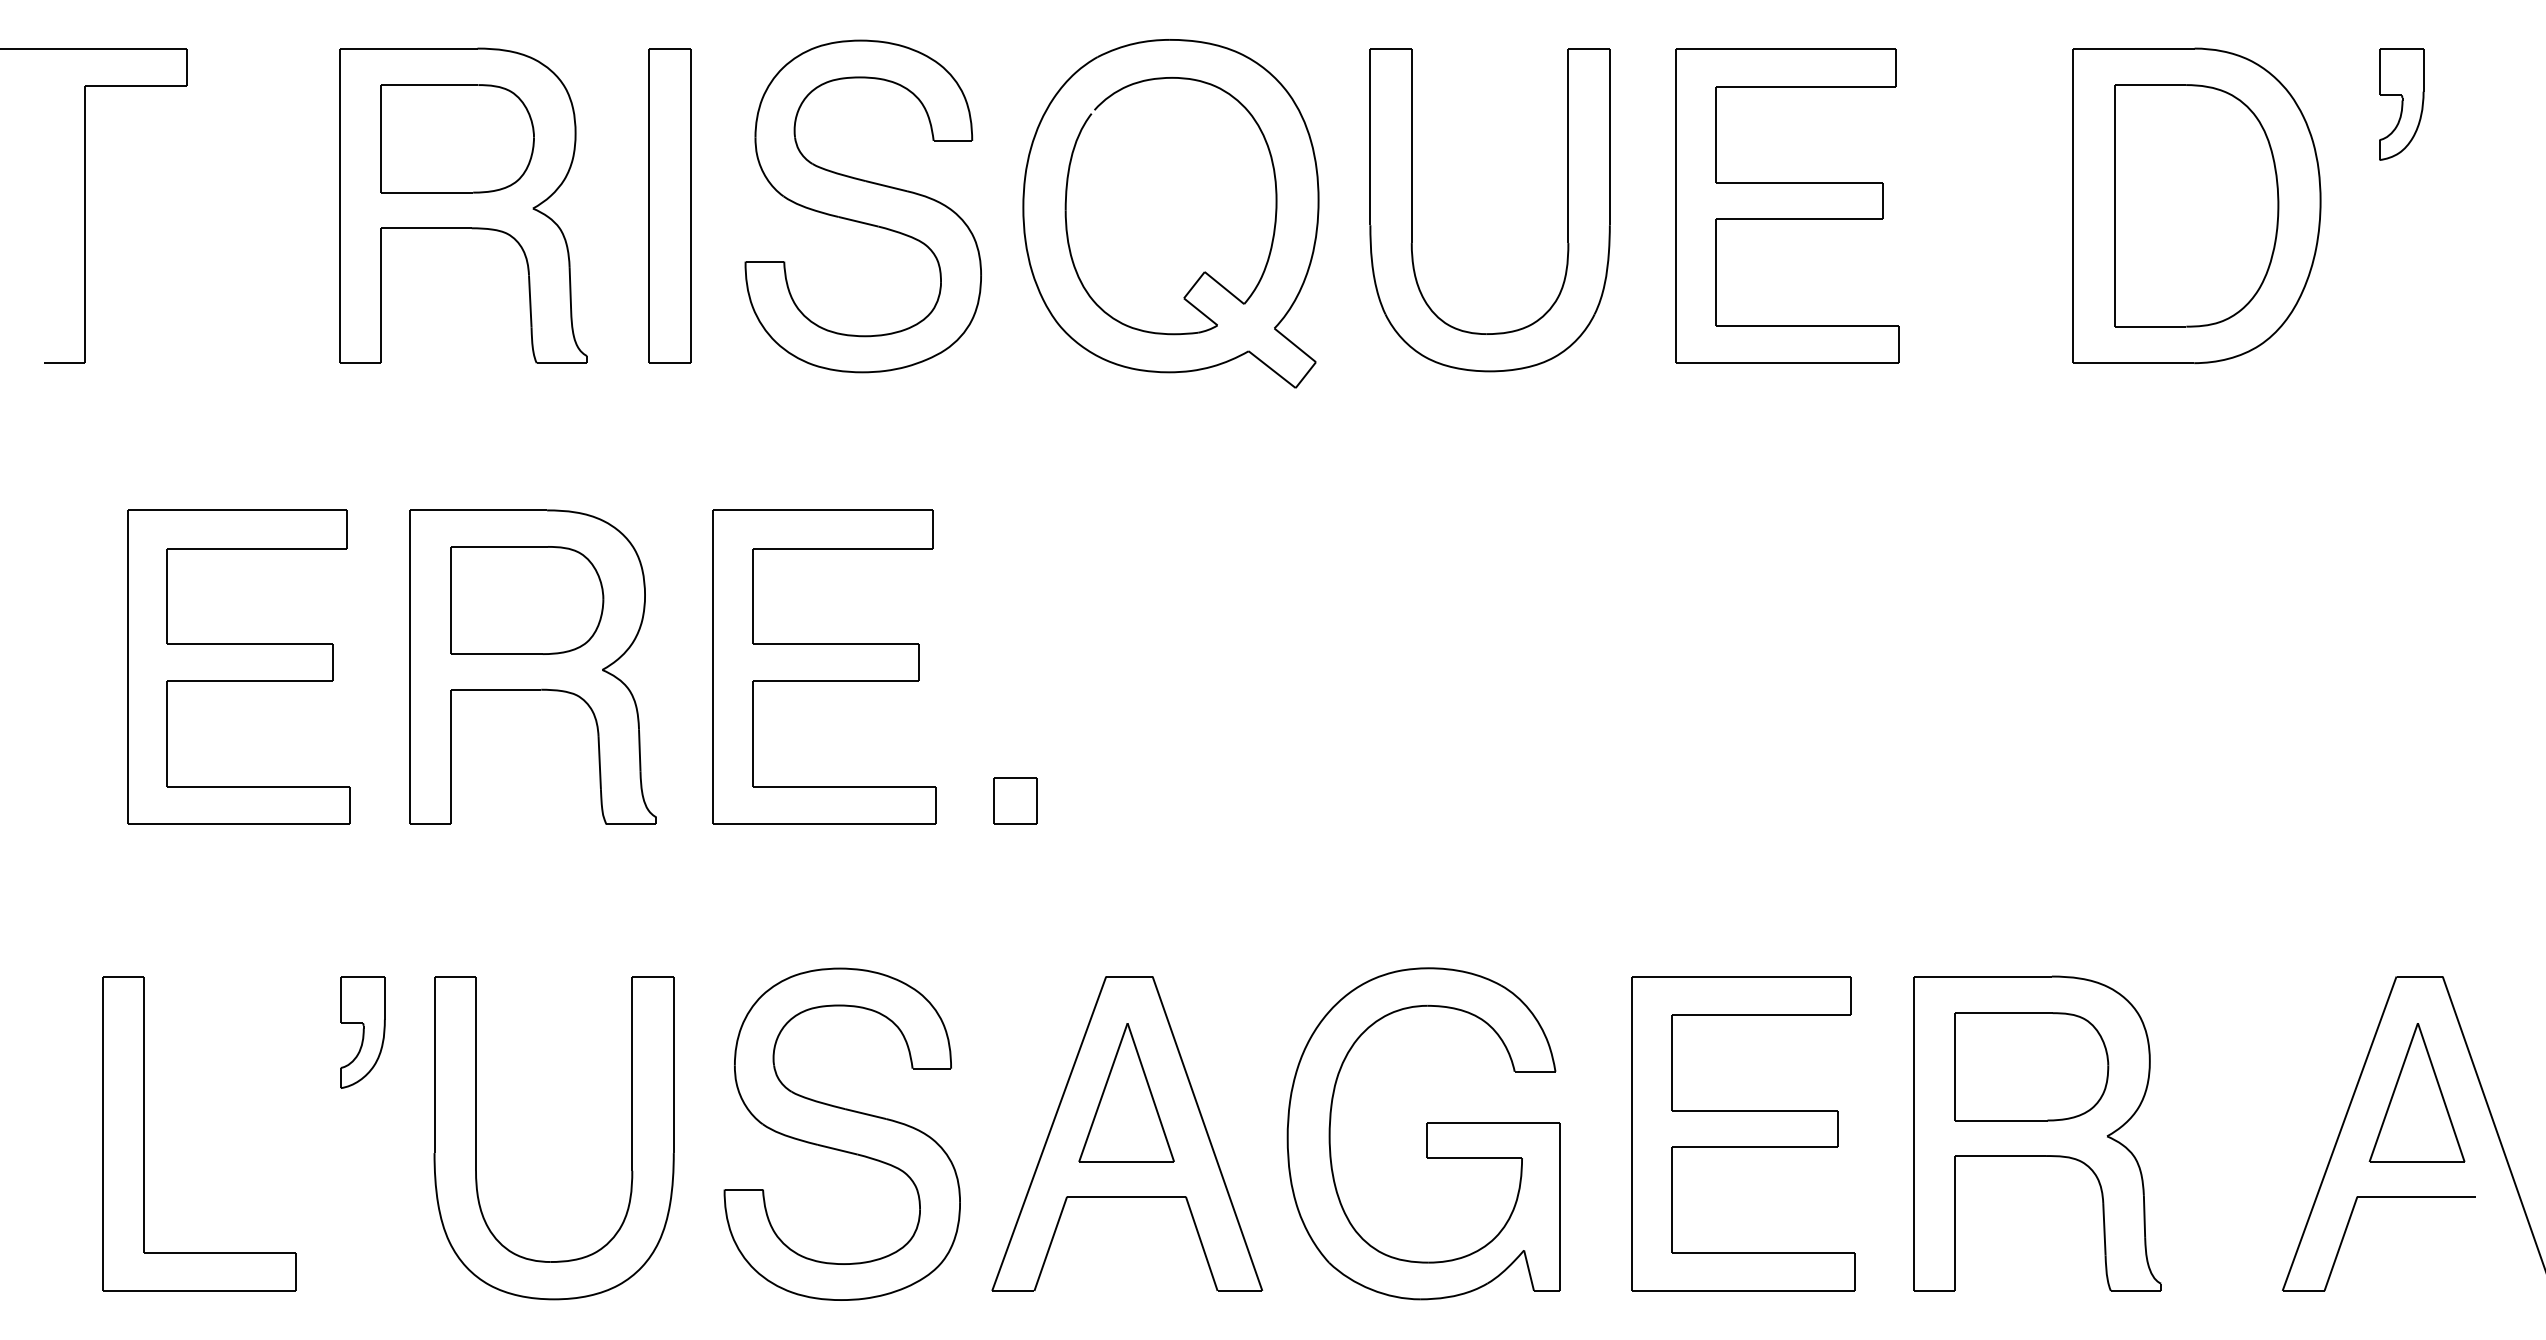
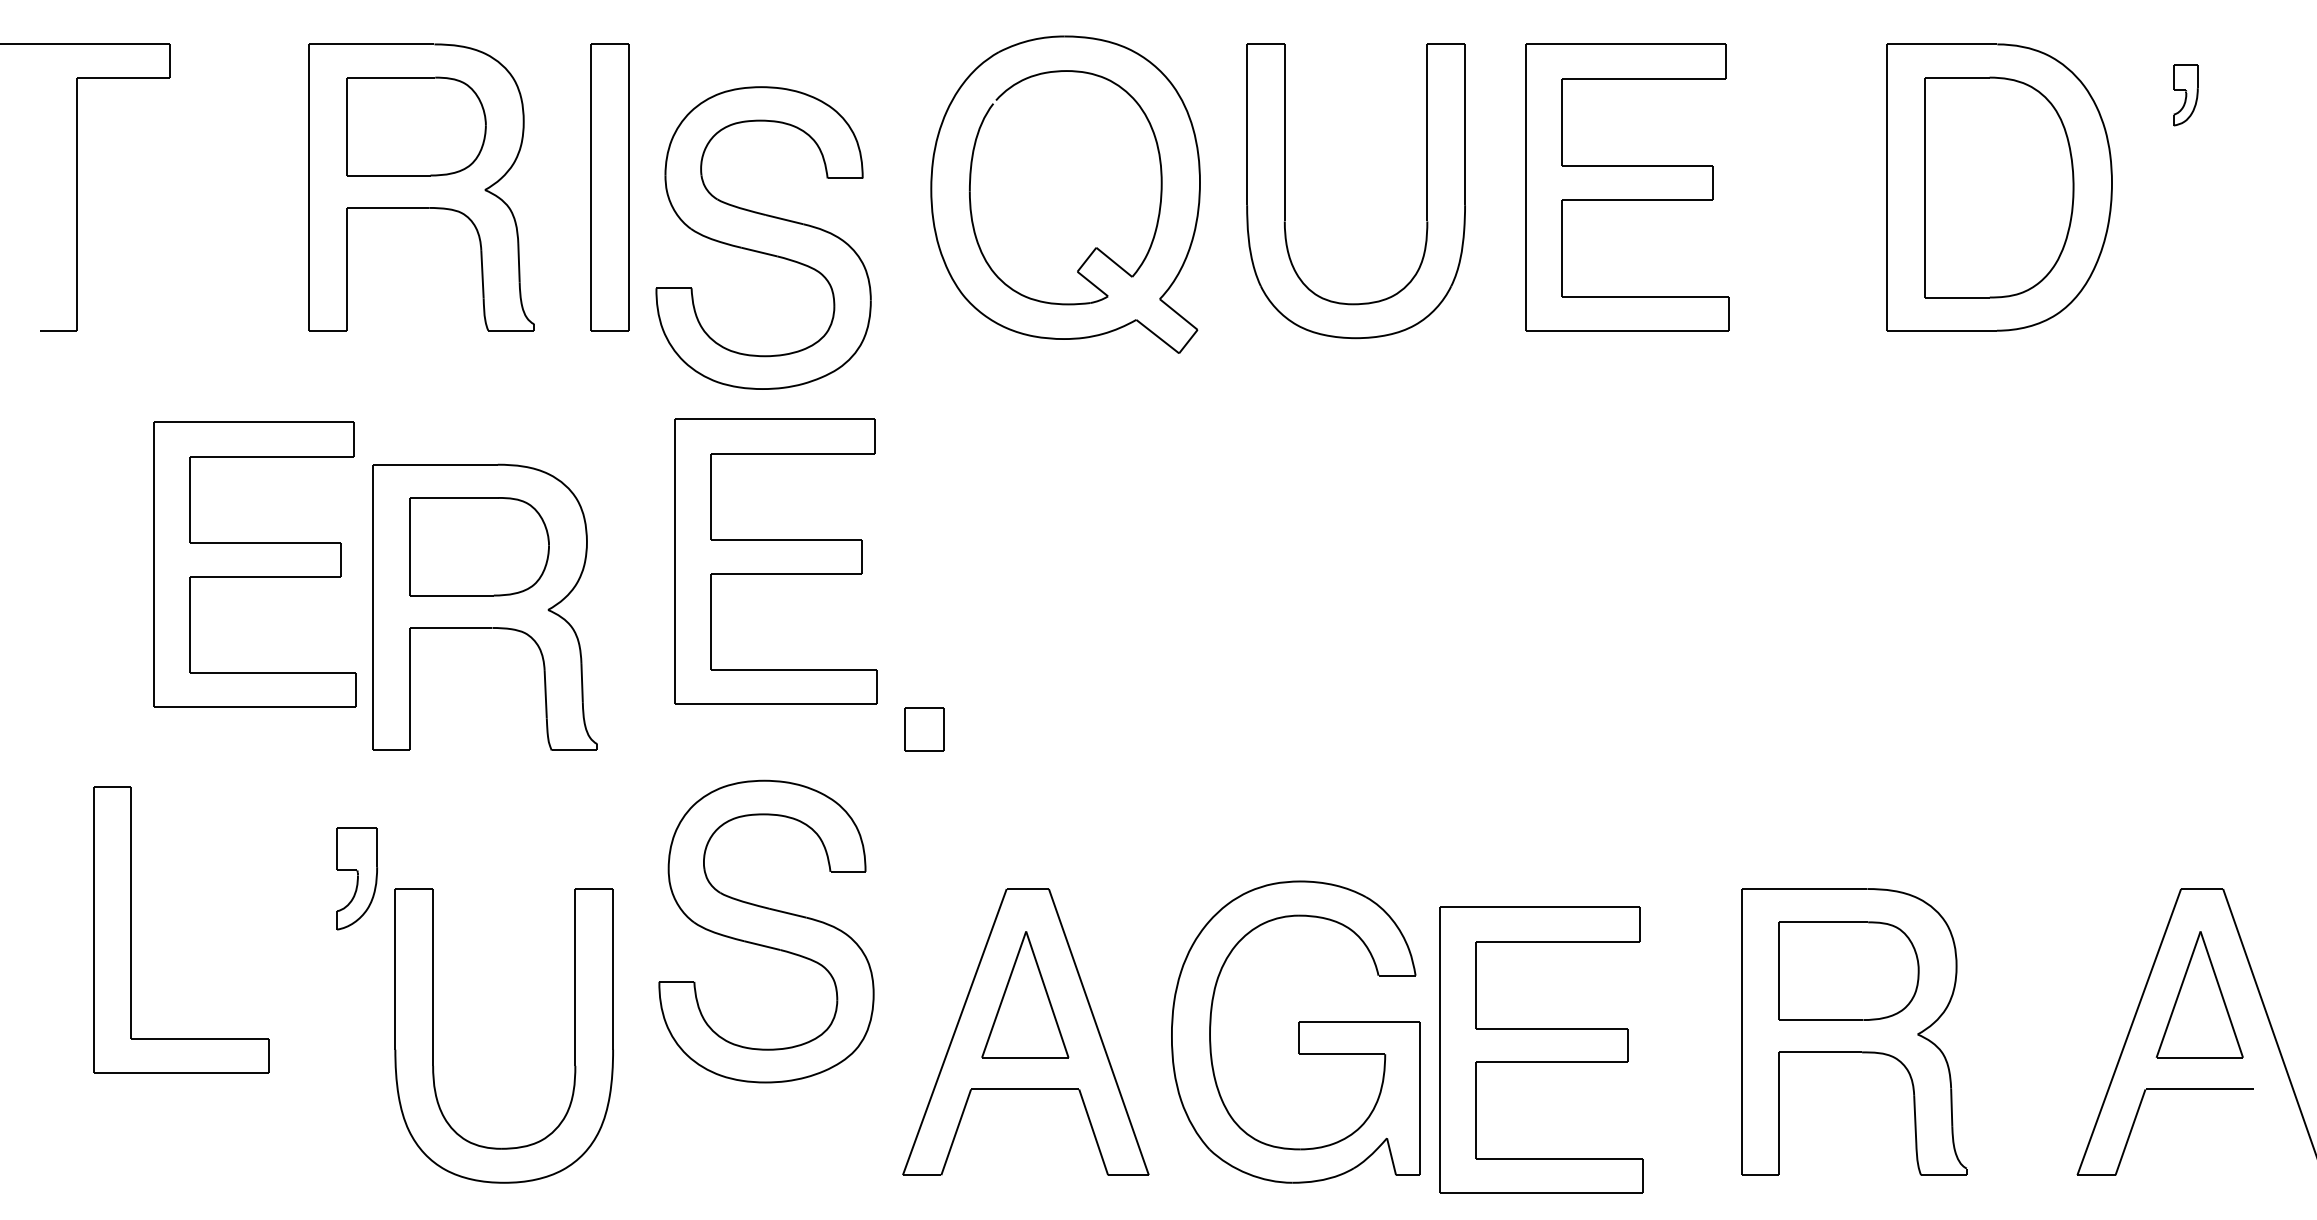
part: (2401, 103) -> (2185, 94), size x0.6
part: (863, 205) -> (763, 237), moved
part: (238, 667) -> (254, 564), moved
part: (823, 667) -> (775, 561), moved
part: (362, 1032) -> (356, 878), moved
part: (144, 1133) -> (131, 929), moved
part: (1743, 1133) -> (1541, 1049), moved
part: (842, 1134) -> (766, 931), moved

